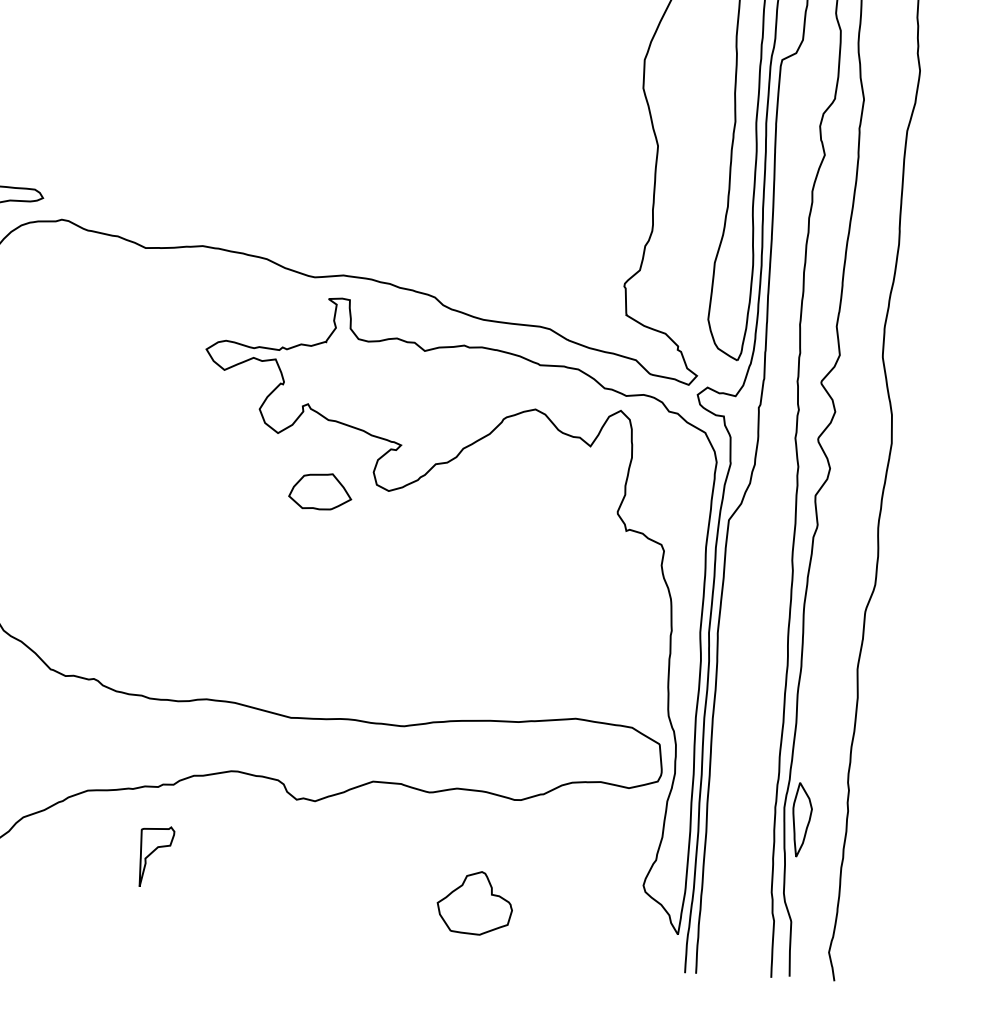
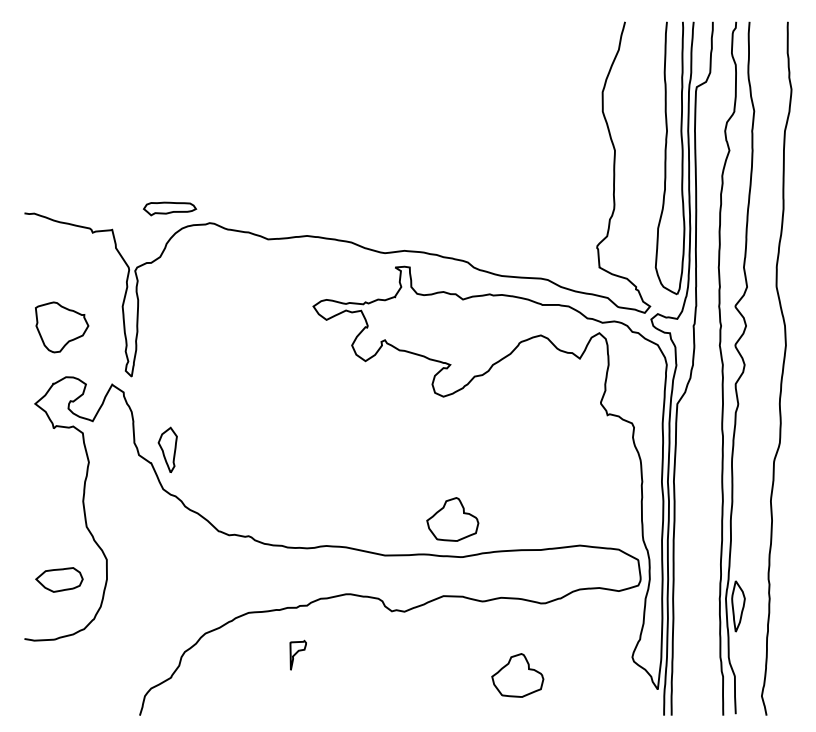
part: (320, 491) -> (396, 399), removed
part: (392, 670) -> (452, 519), added
part: (157, 855) -> (298, 654), size x0.7

